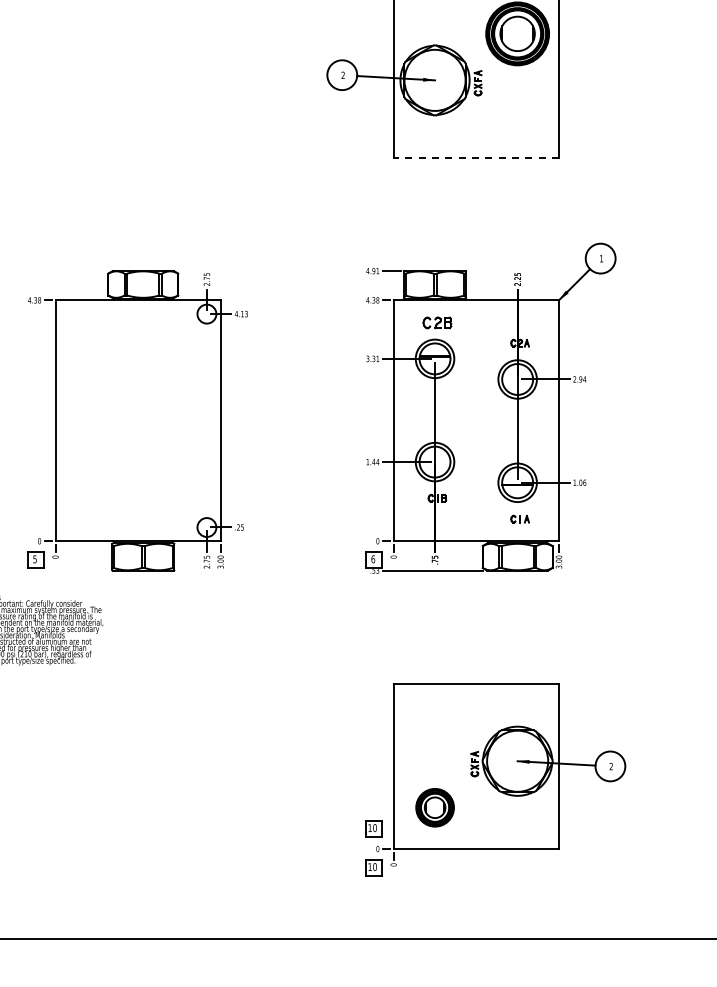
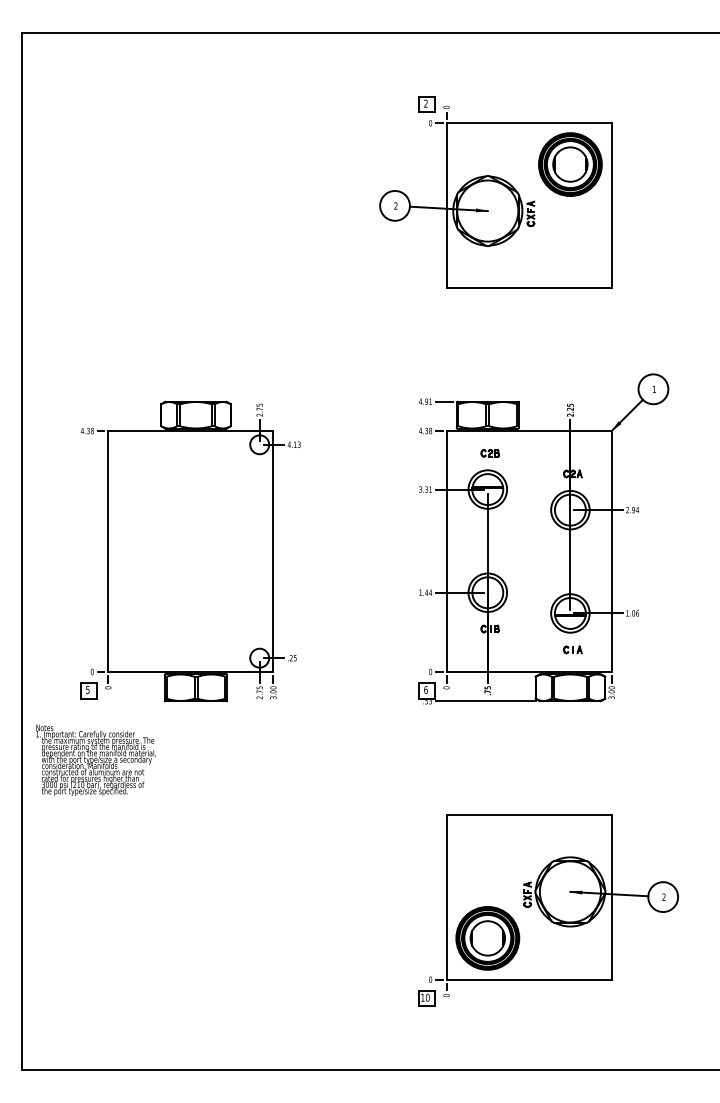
line: (476, 157) -> (529, 288), dashed -> solid
part: (436, 321) -> (489, 452), size x0.62
part: (434, 807) -> (487, 938), size x1.67
part: (373, 828) -> (426, 959), removed

